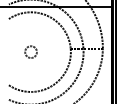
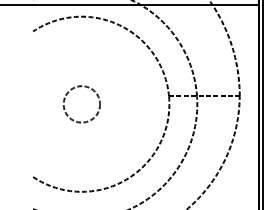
circle: (30, 51) -> (80, 102), size x1.4

